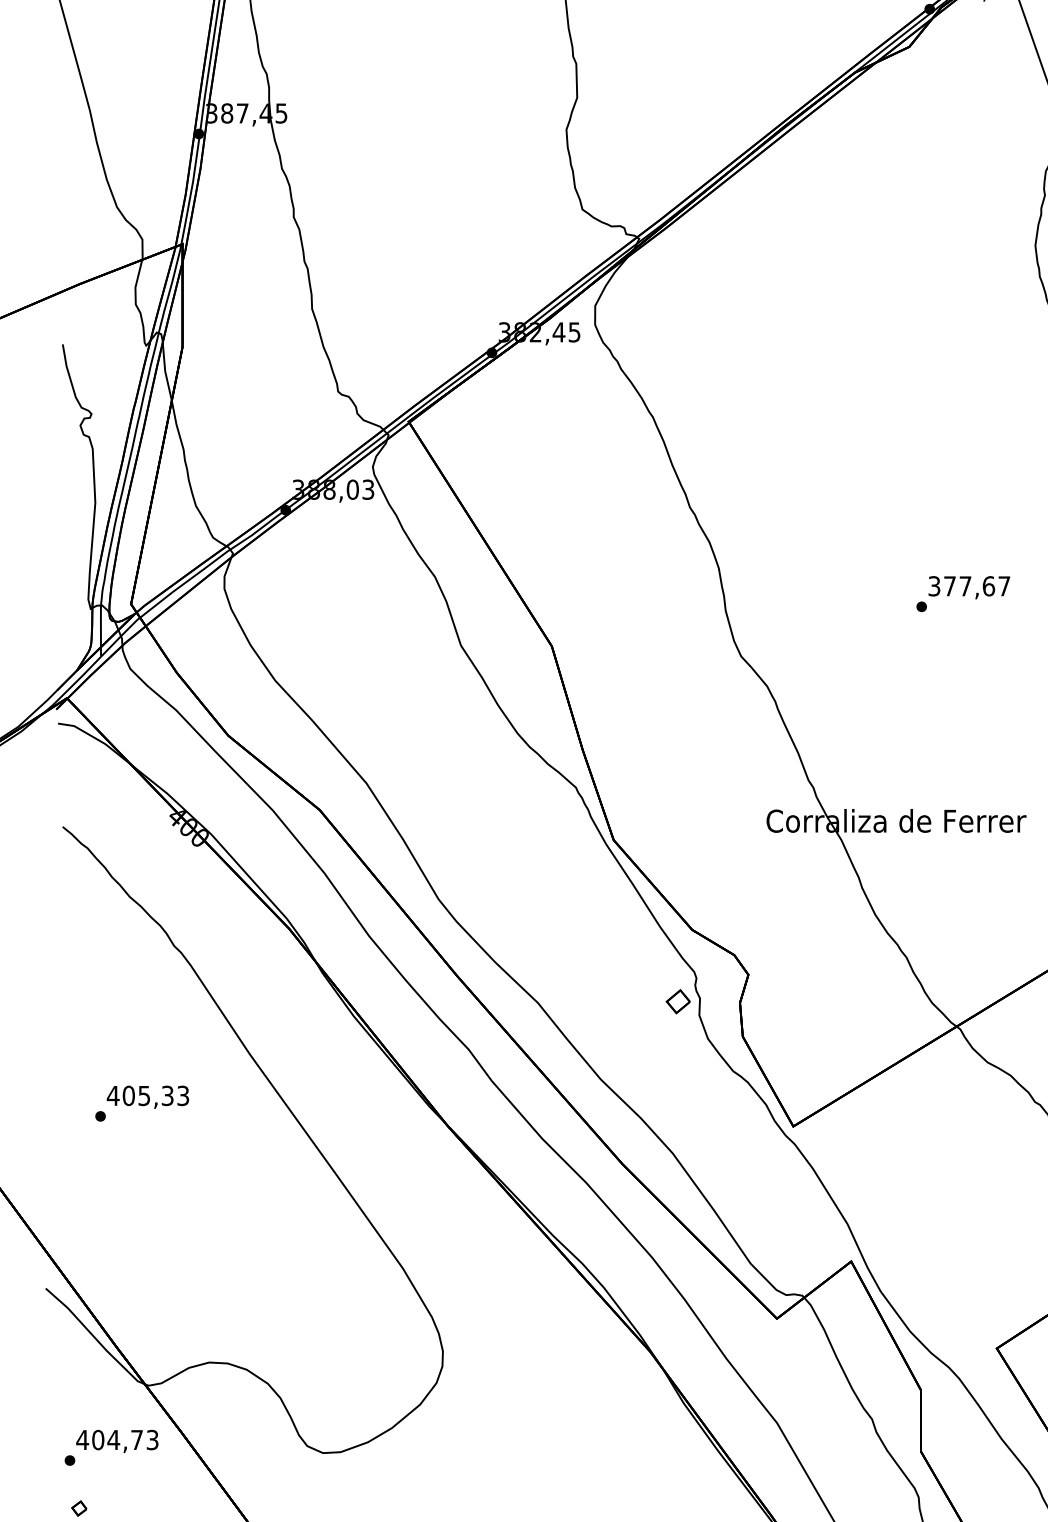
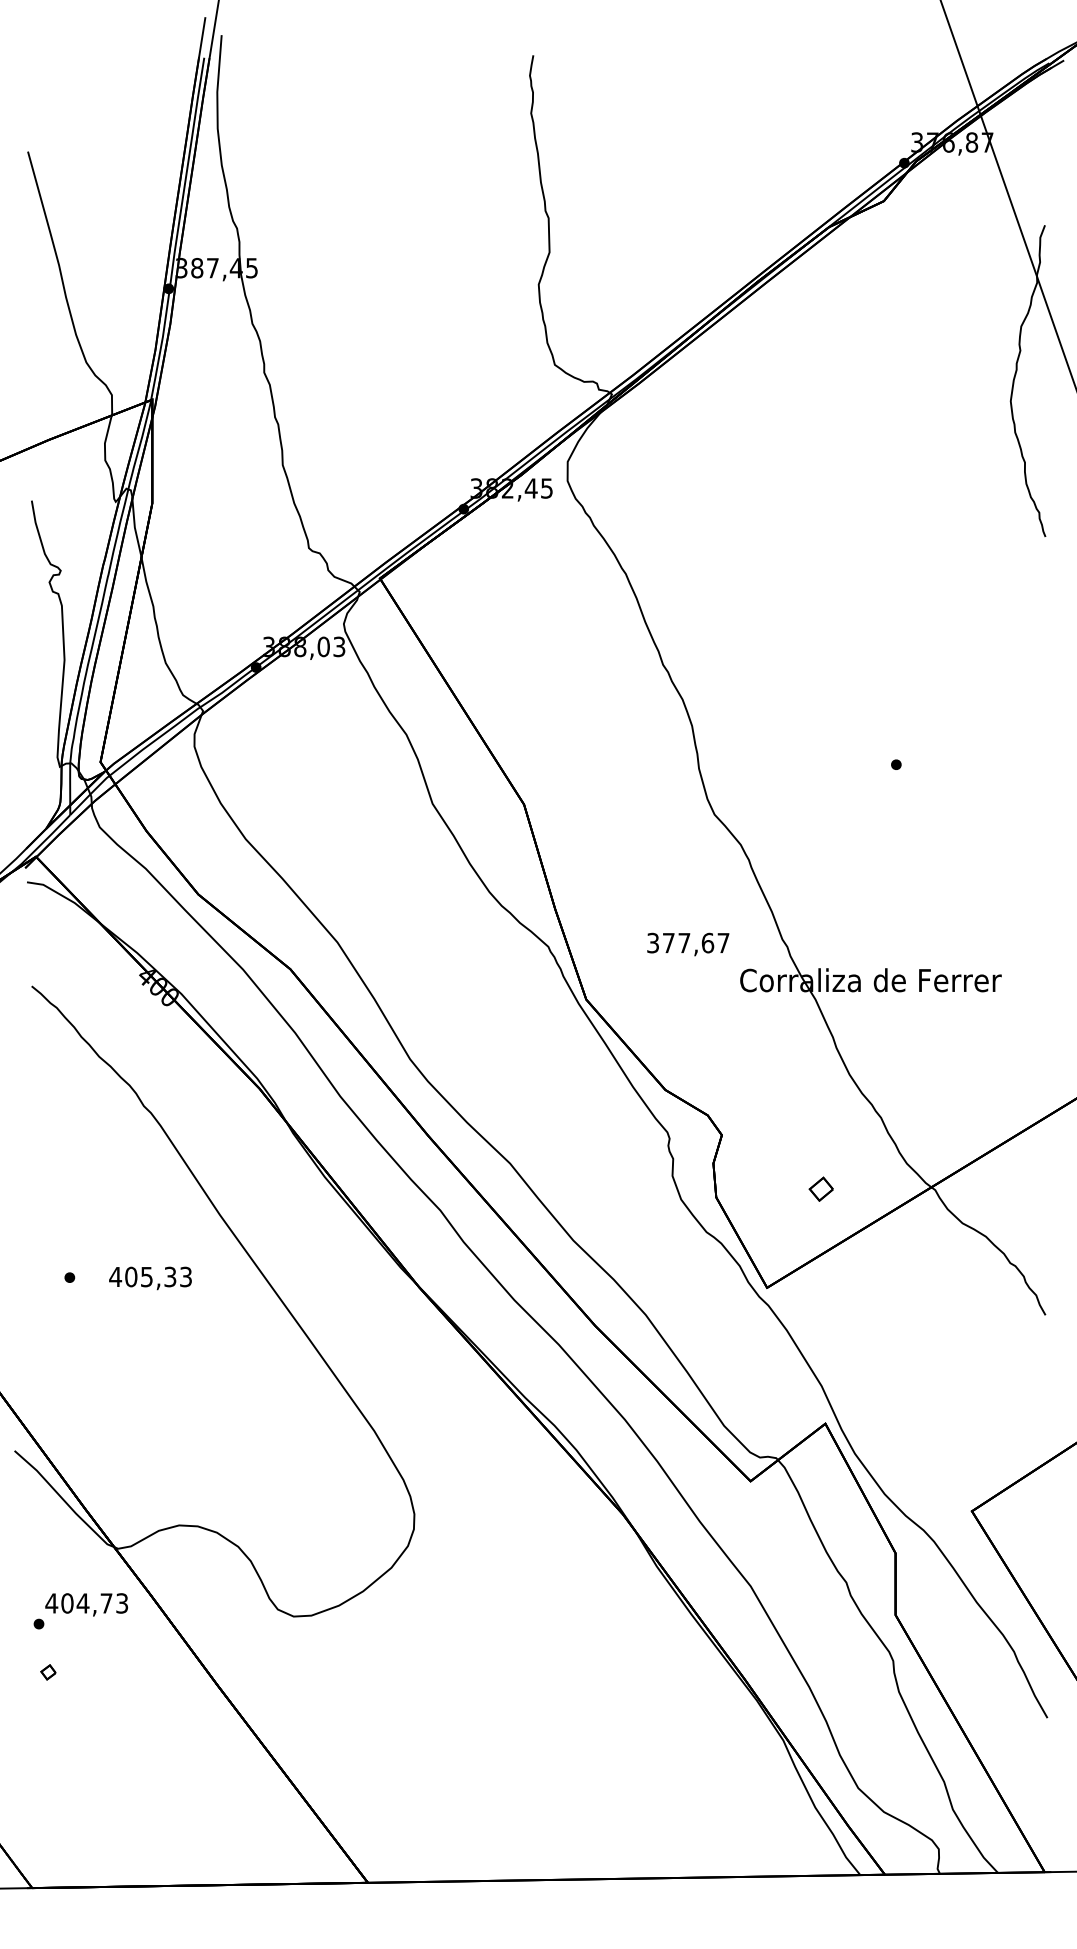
text: (969, 587) -> (688, 944), moved
part: (677, 1000) -> (820, 1188), moved
text: (147, 1097) -> (150, 1278), moved

